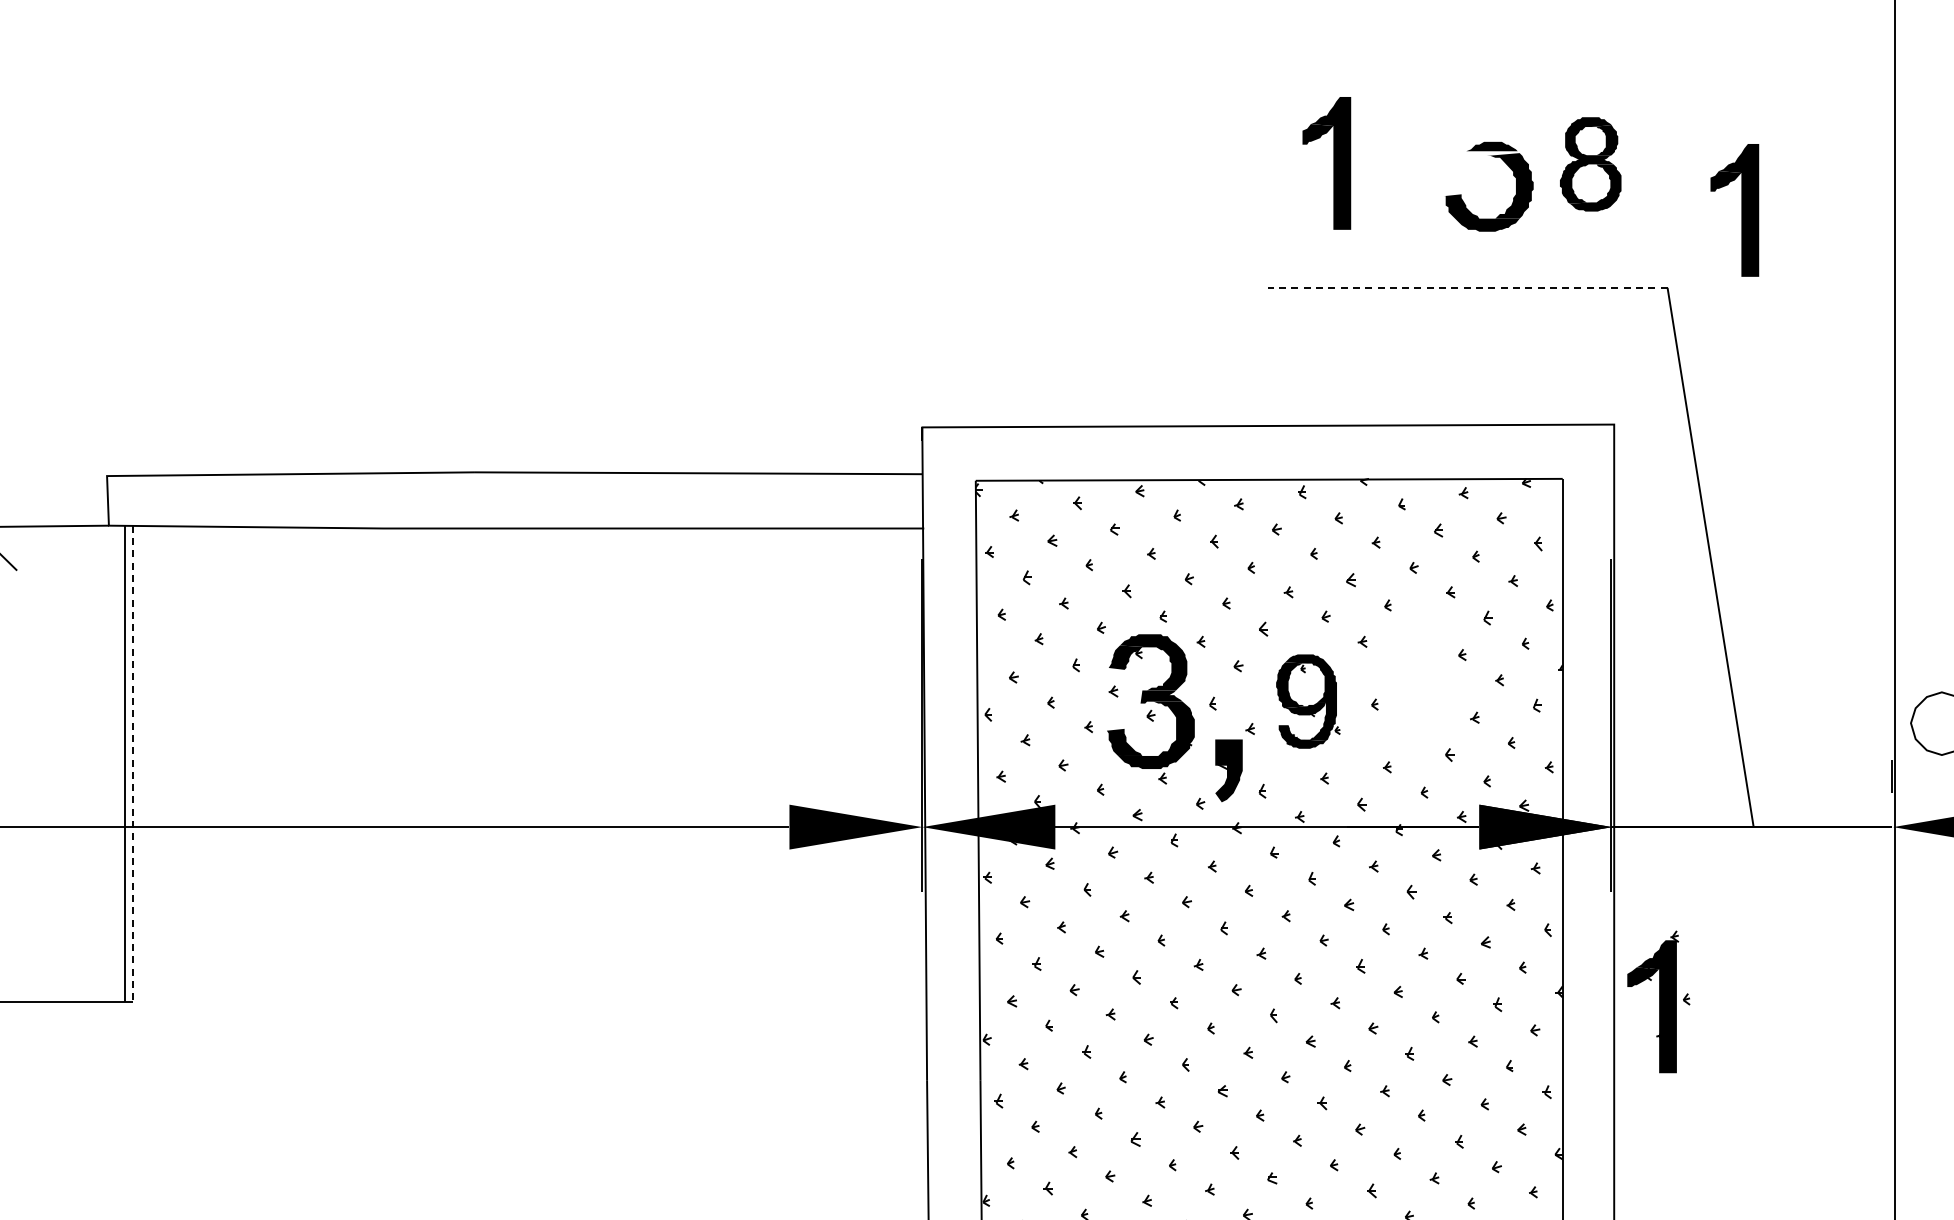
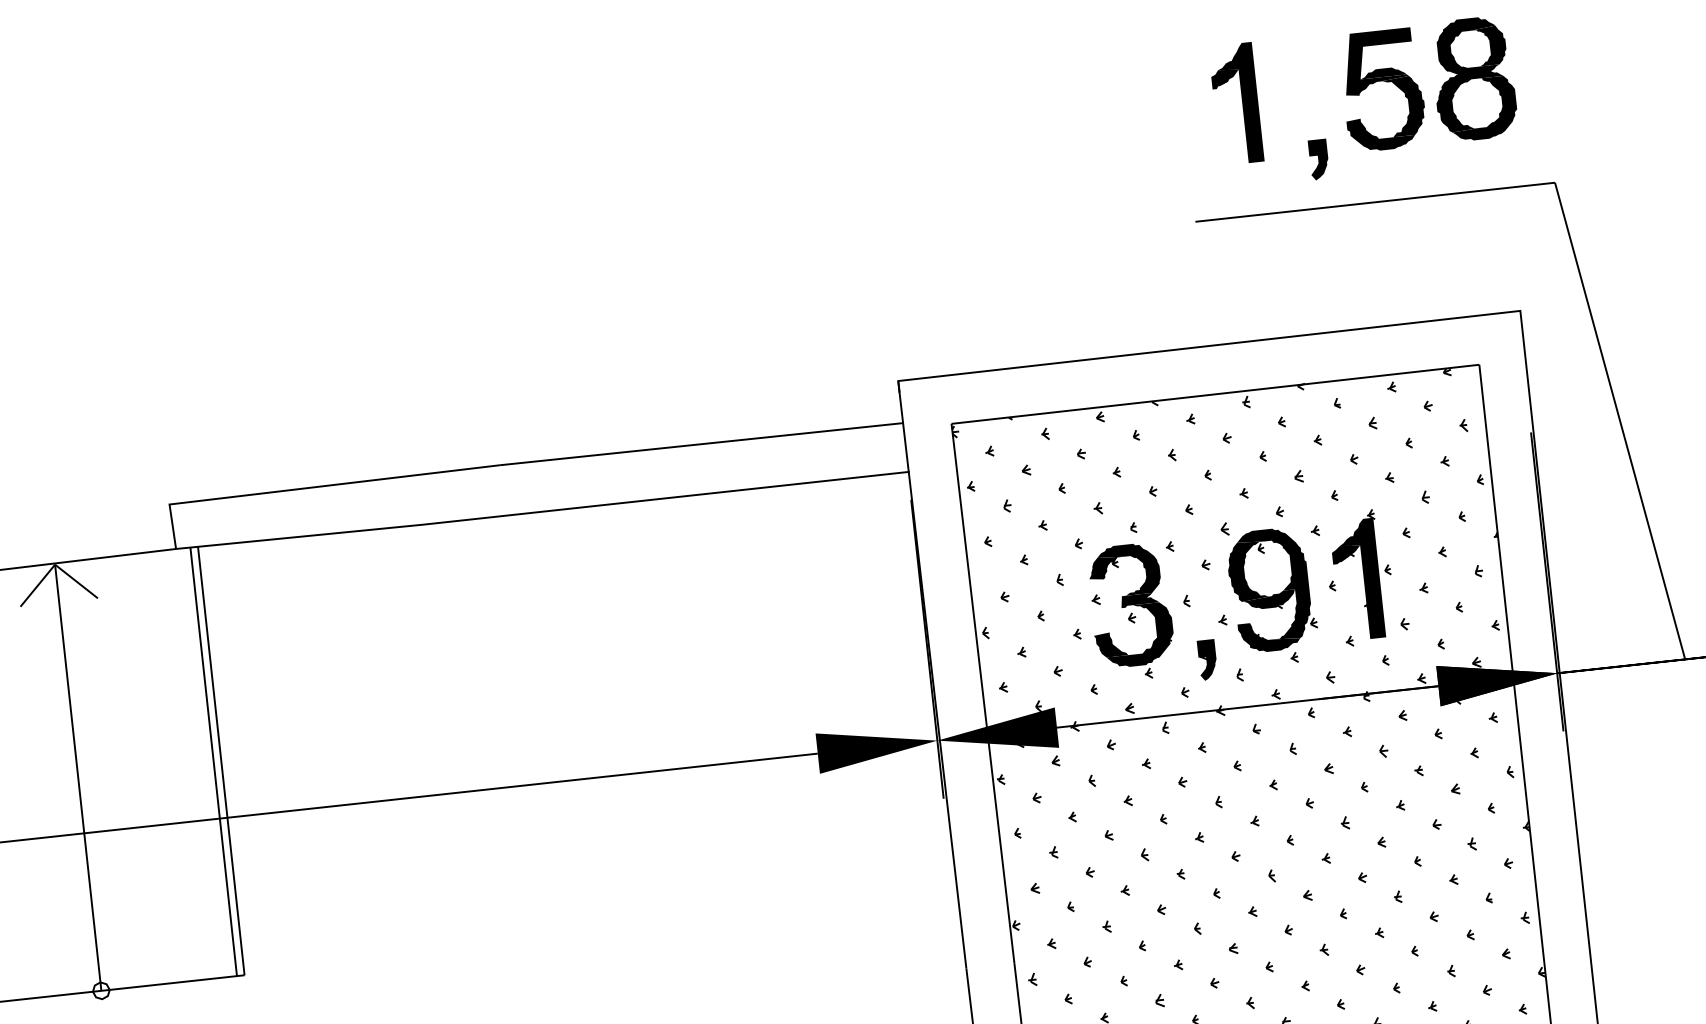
fill: (1487, 134) -> (1378, 62), added
part: (1590, 164) -> (1473, 79), size x1.43
part: (1741, 210) -> (1613, 105), removed
part: (1410, 234) -> (1318, 159), added
line: (1467, 287) -> (1374, 201), dashed -> solid
part: (1308, 701) -> (1272, 589), size x1.43
line: (133, 764) -> (221, 761), dashed -> solid
part: (1228, 770) -> (1207, 659), size x0.71
part: (1658, 1001) -> (1362, 574), moved

